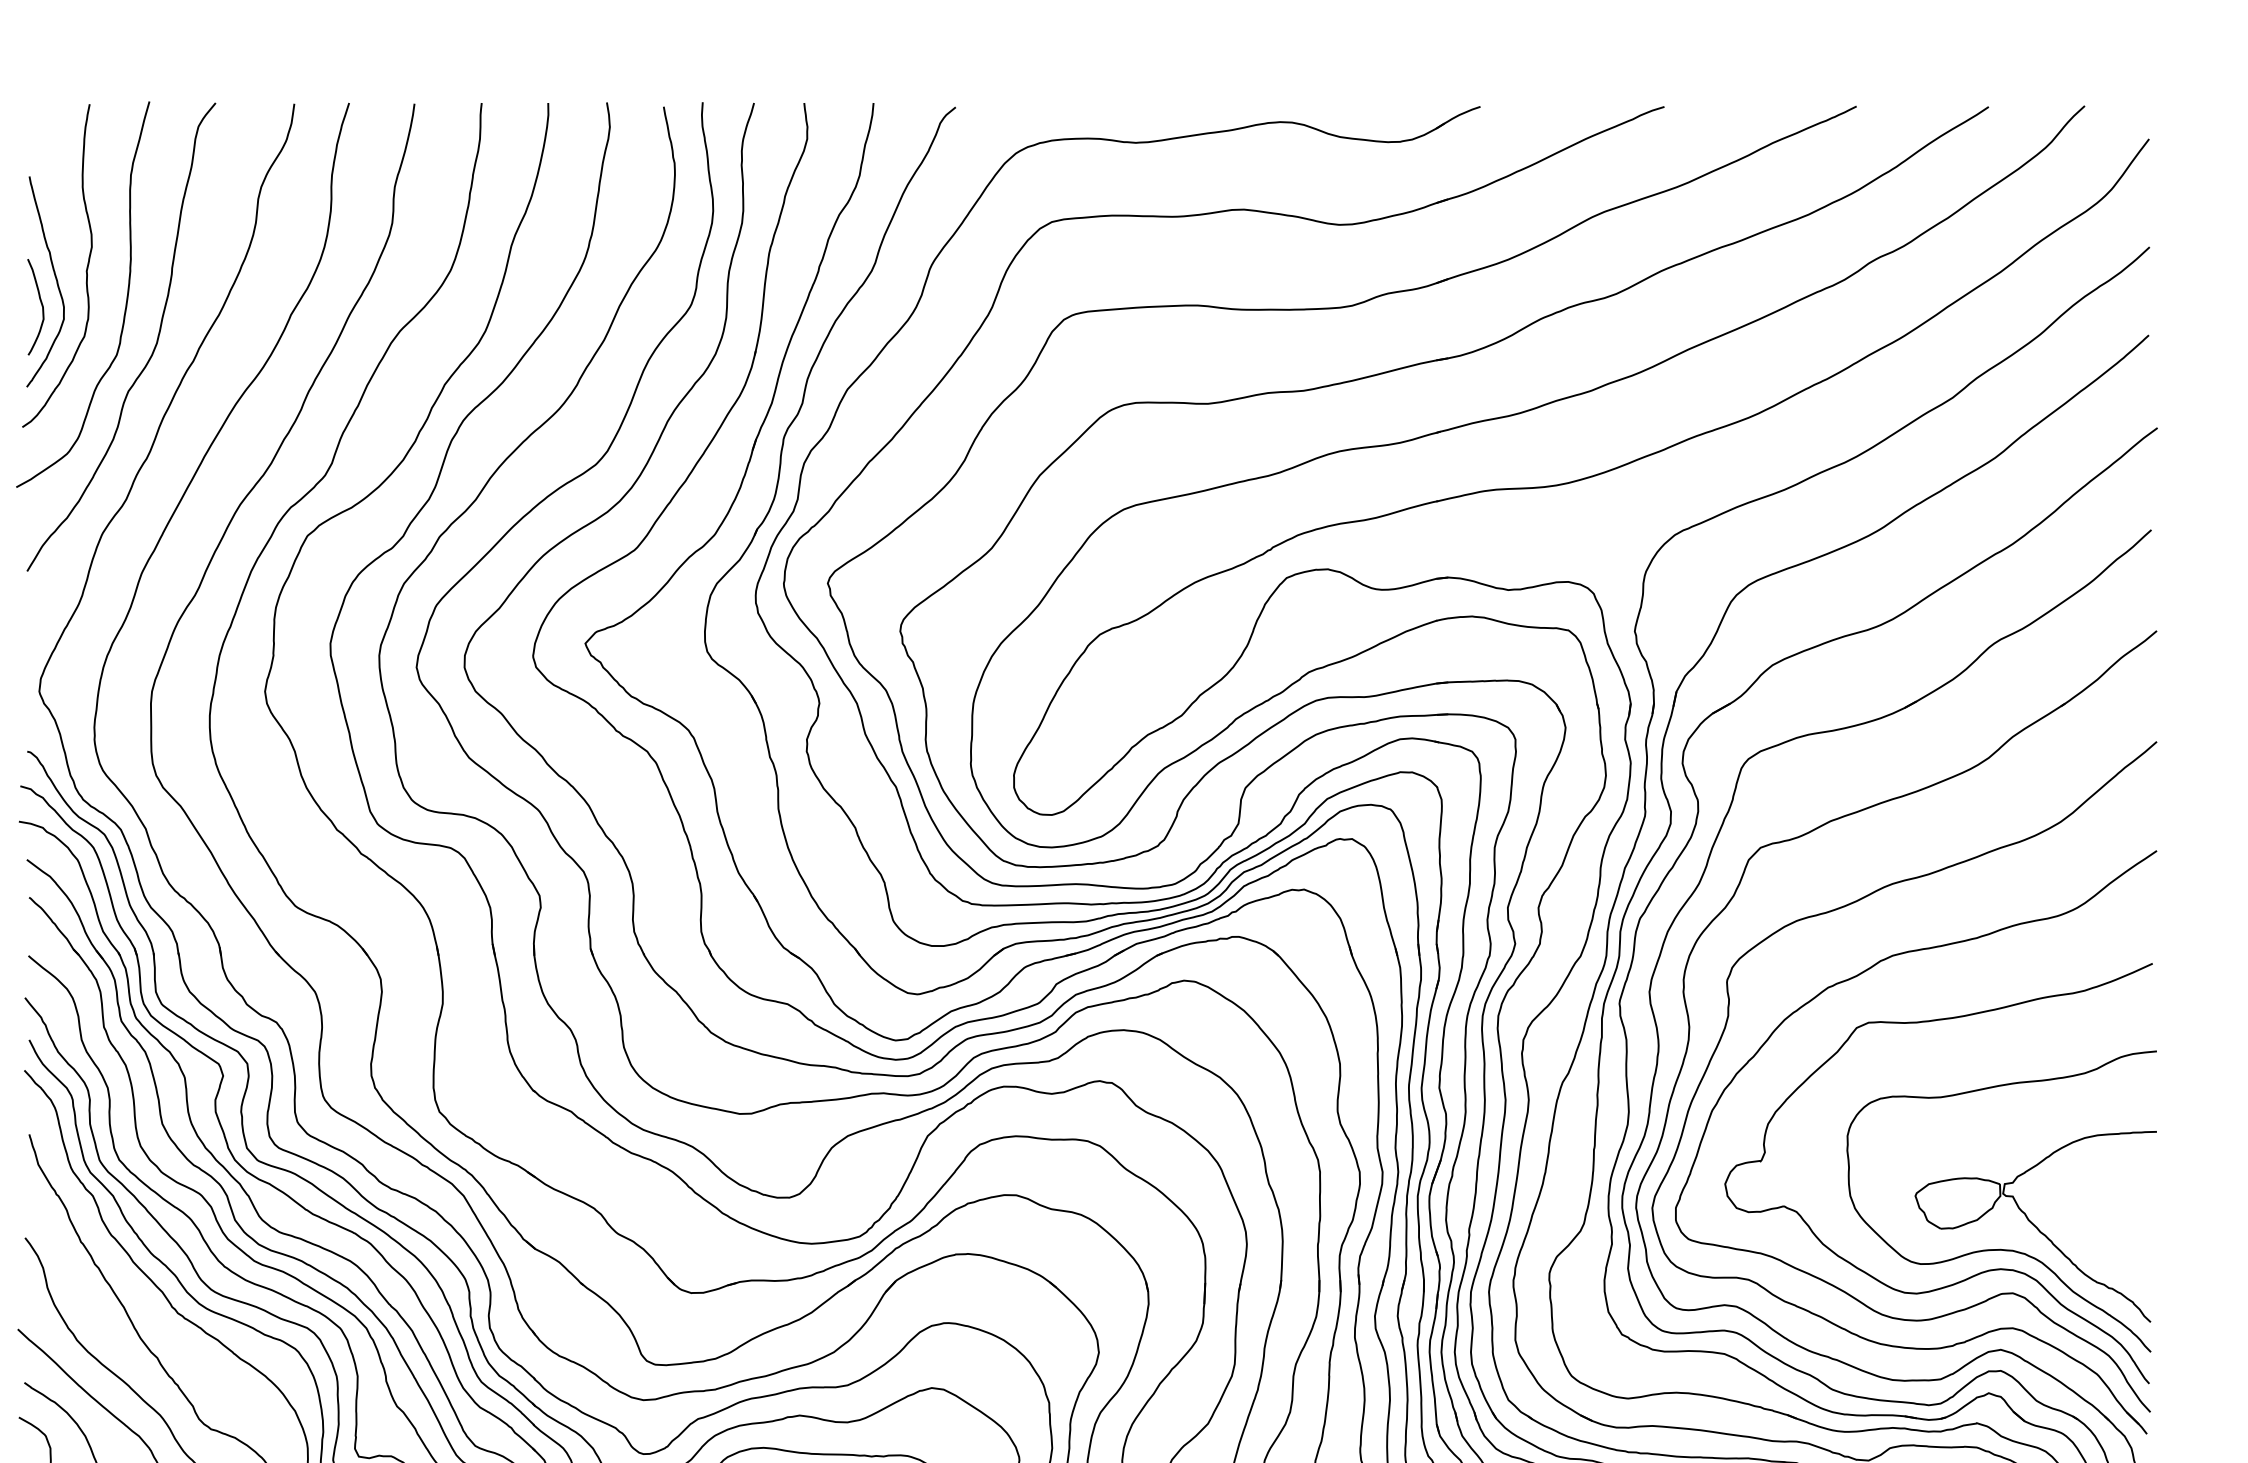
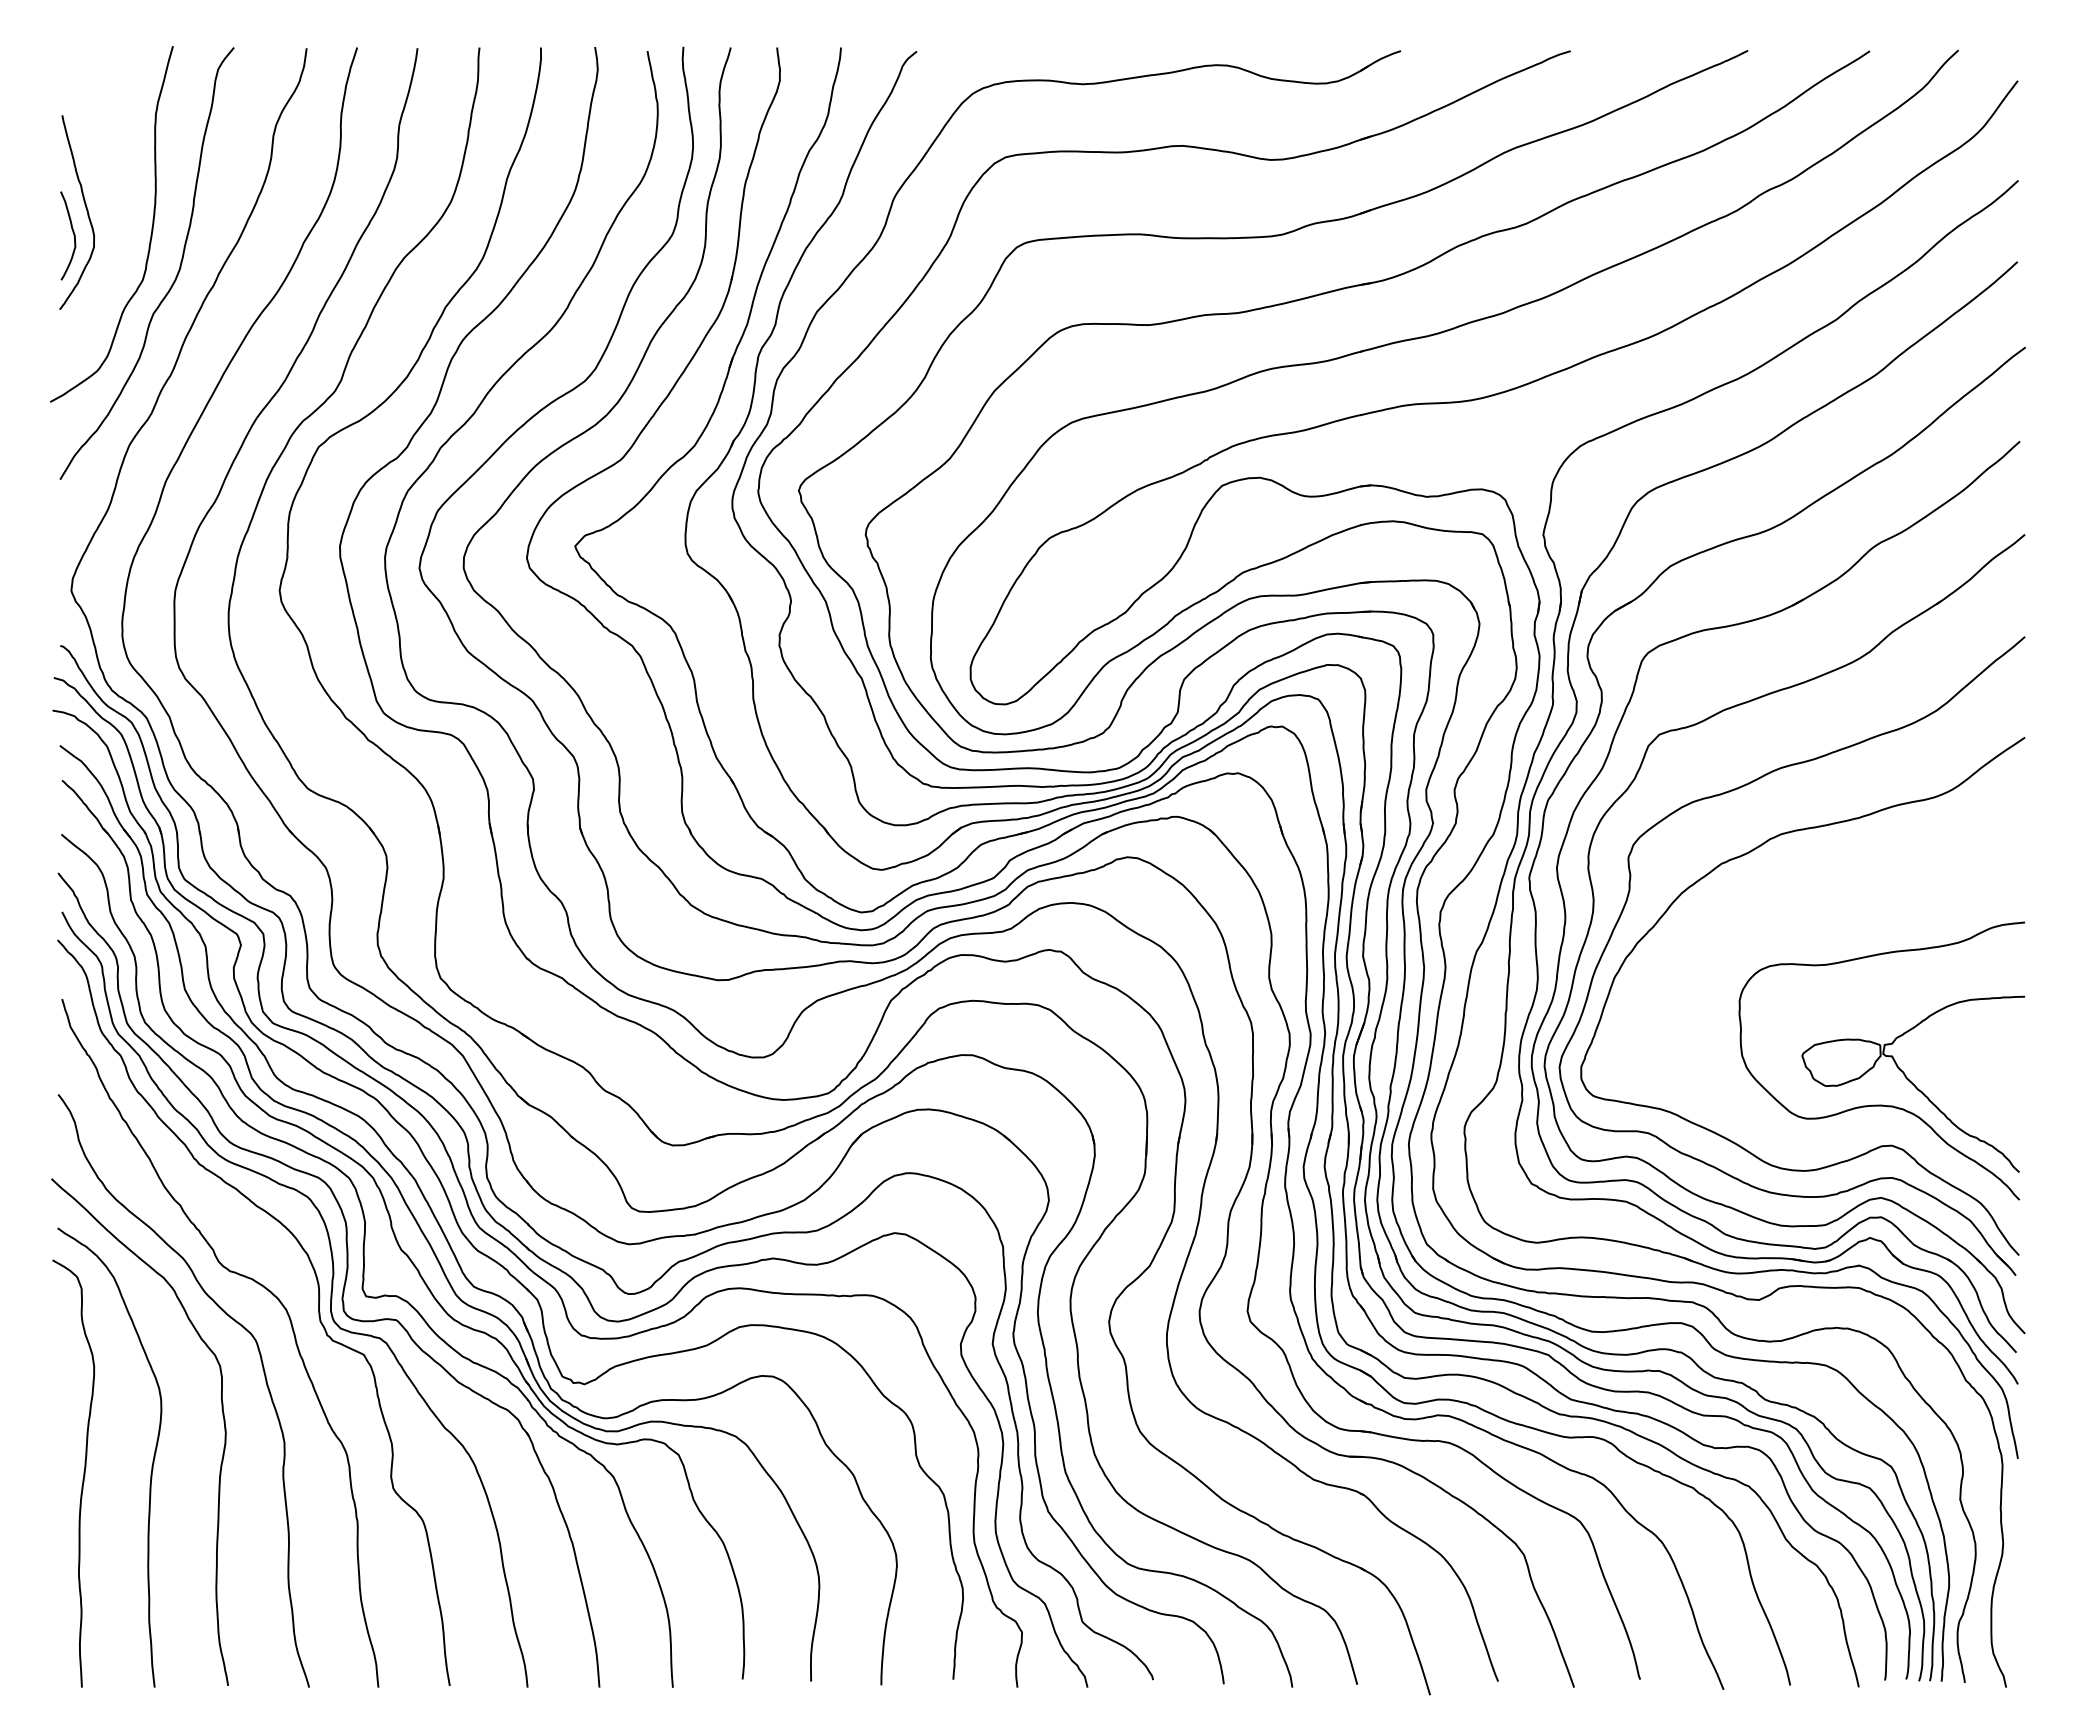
curve: (86, 268) -> (114, 200), removed
curve: (1976, 1273) -> (1858, 1127), removed

